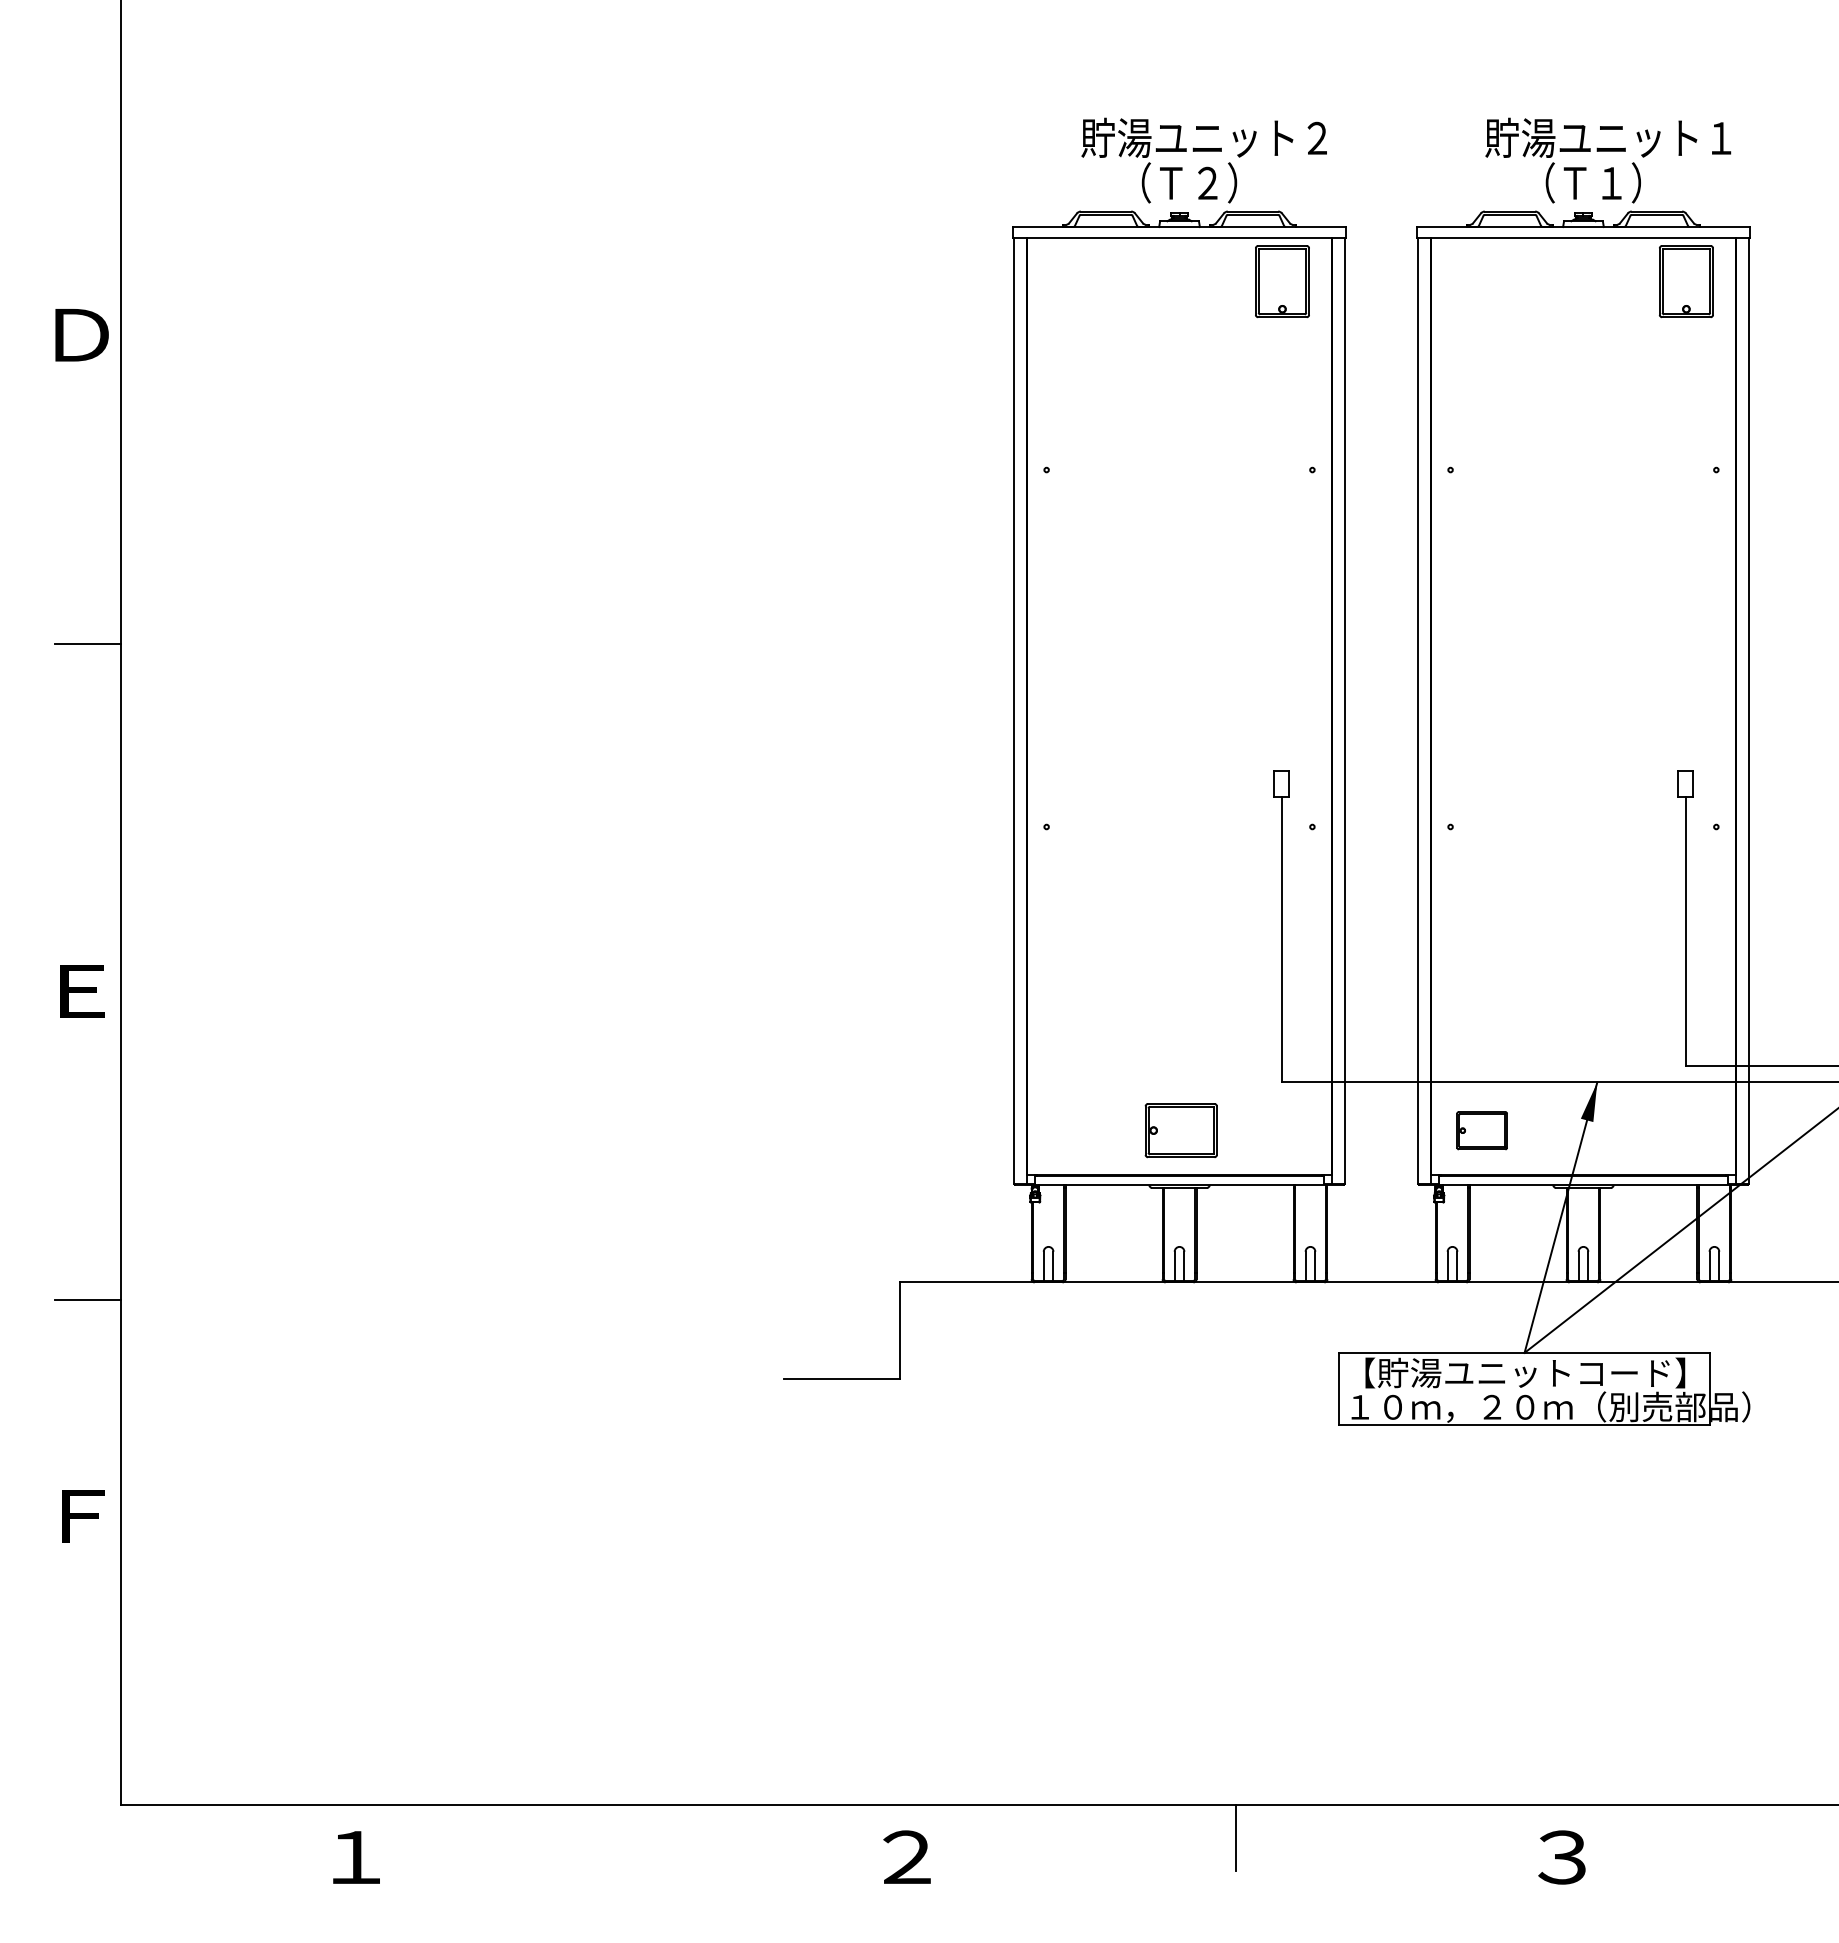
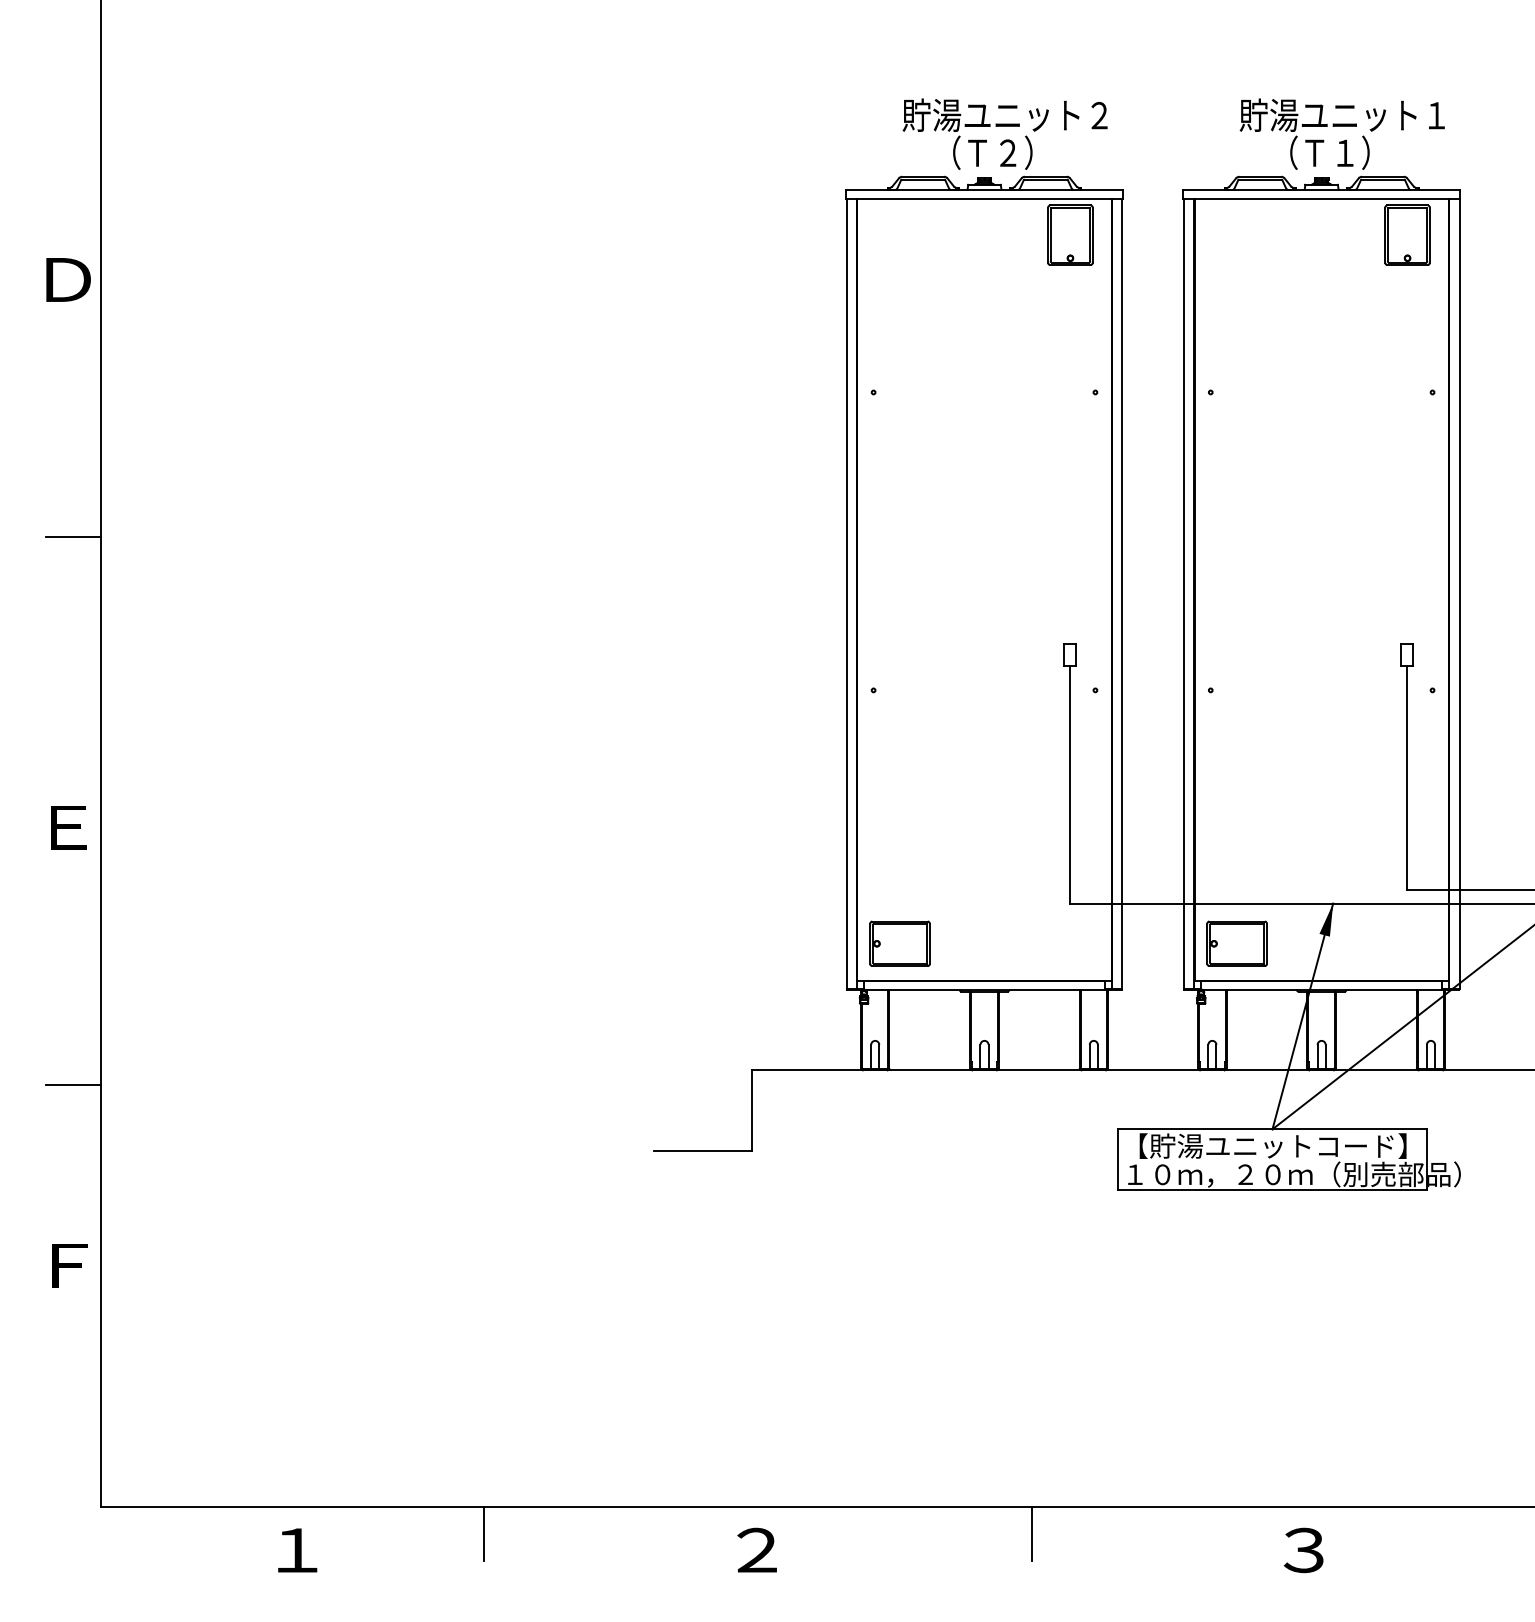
part: (1180, 1130) -> (899, 943), moved
part: (1481, 1130) -> (1236, 943), size x1.43
line: (580, 1837) -> (484, 1533), added

